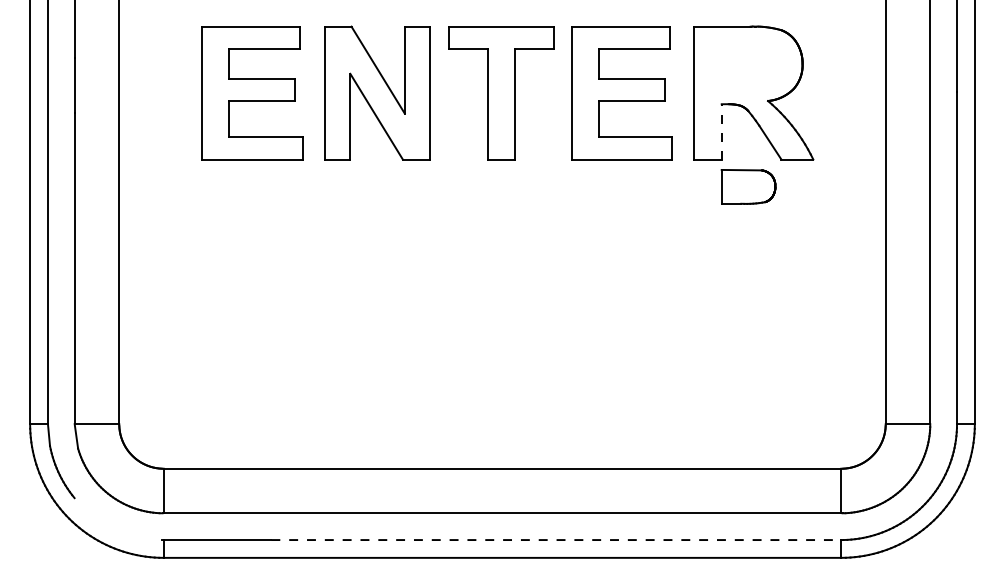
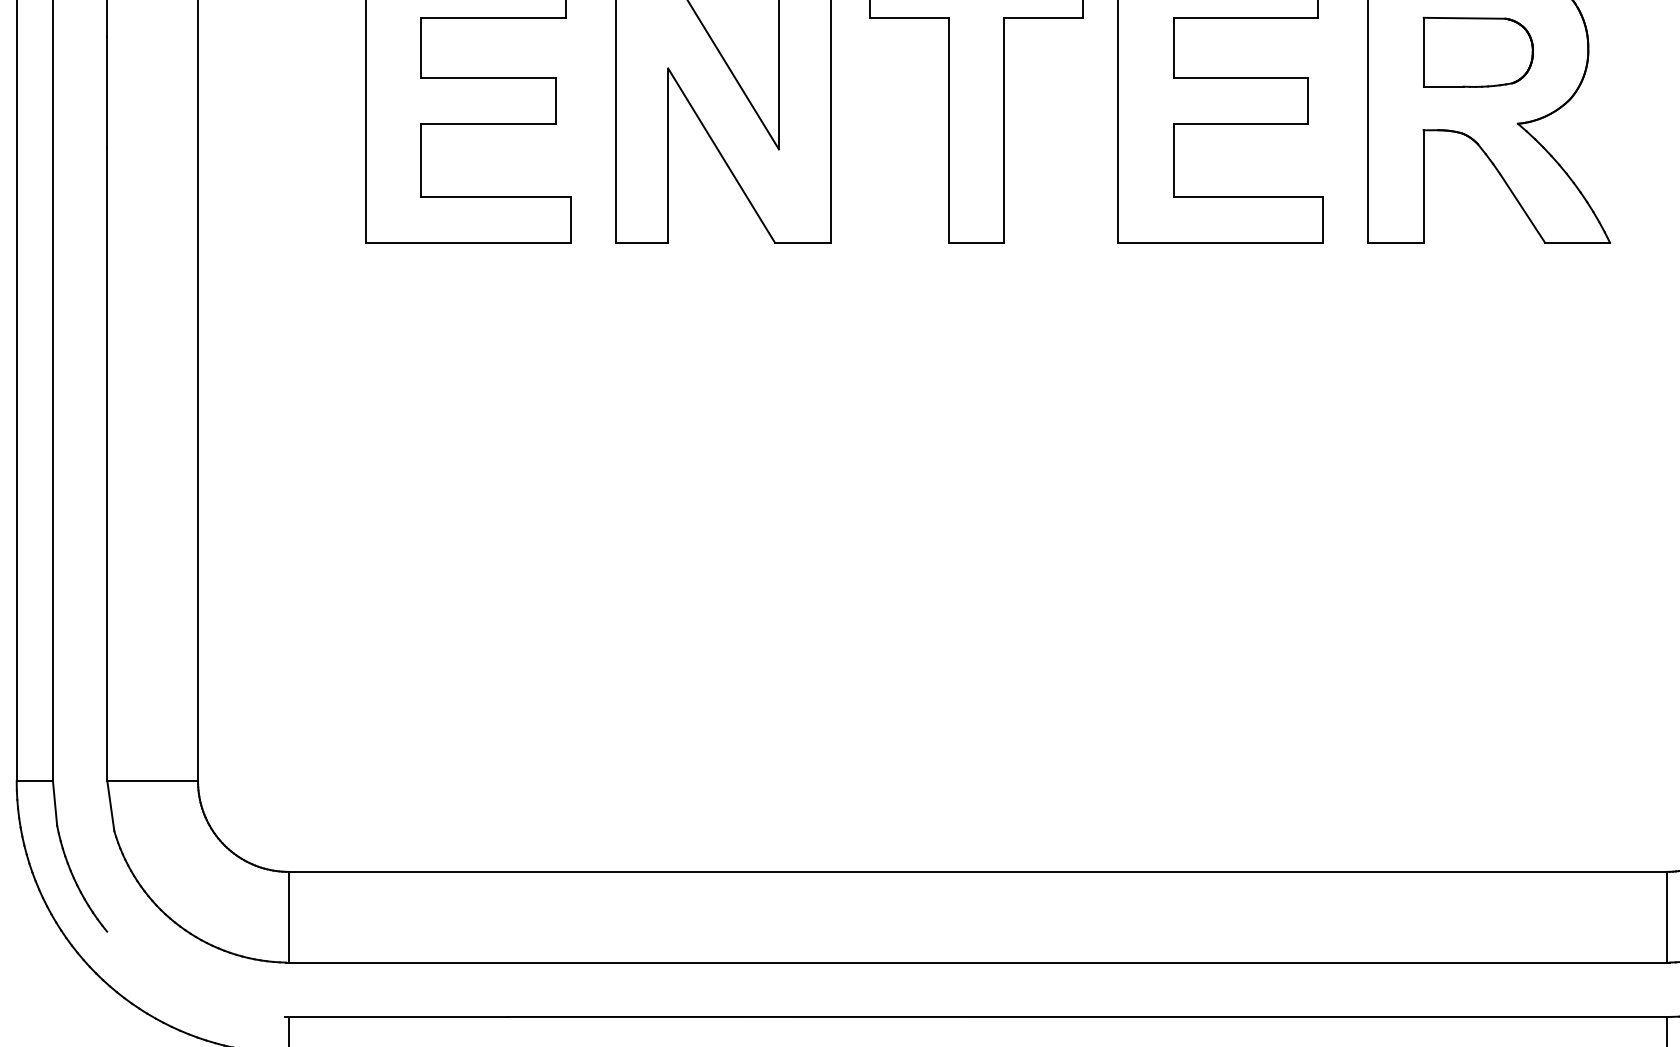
line: (721, 131) -> (1423, 185), dashed -> solid
part: (748, 186) -> (1478, 51), moved
line: (556, 540) -> (1087, 1017), dashed -> solid

